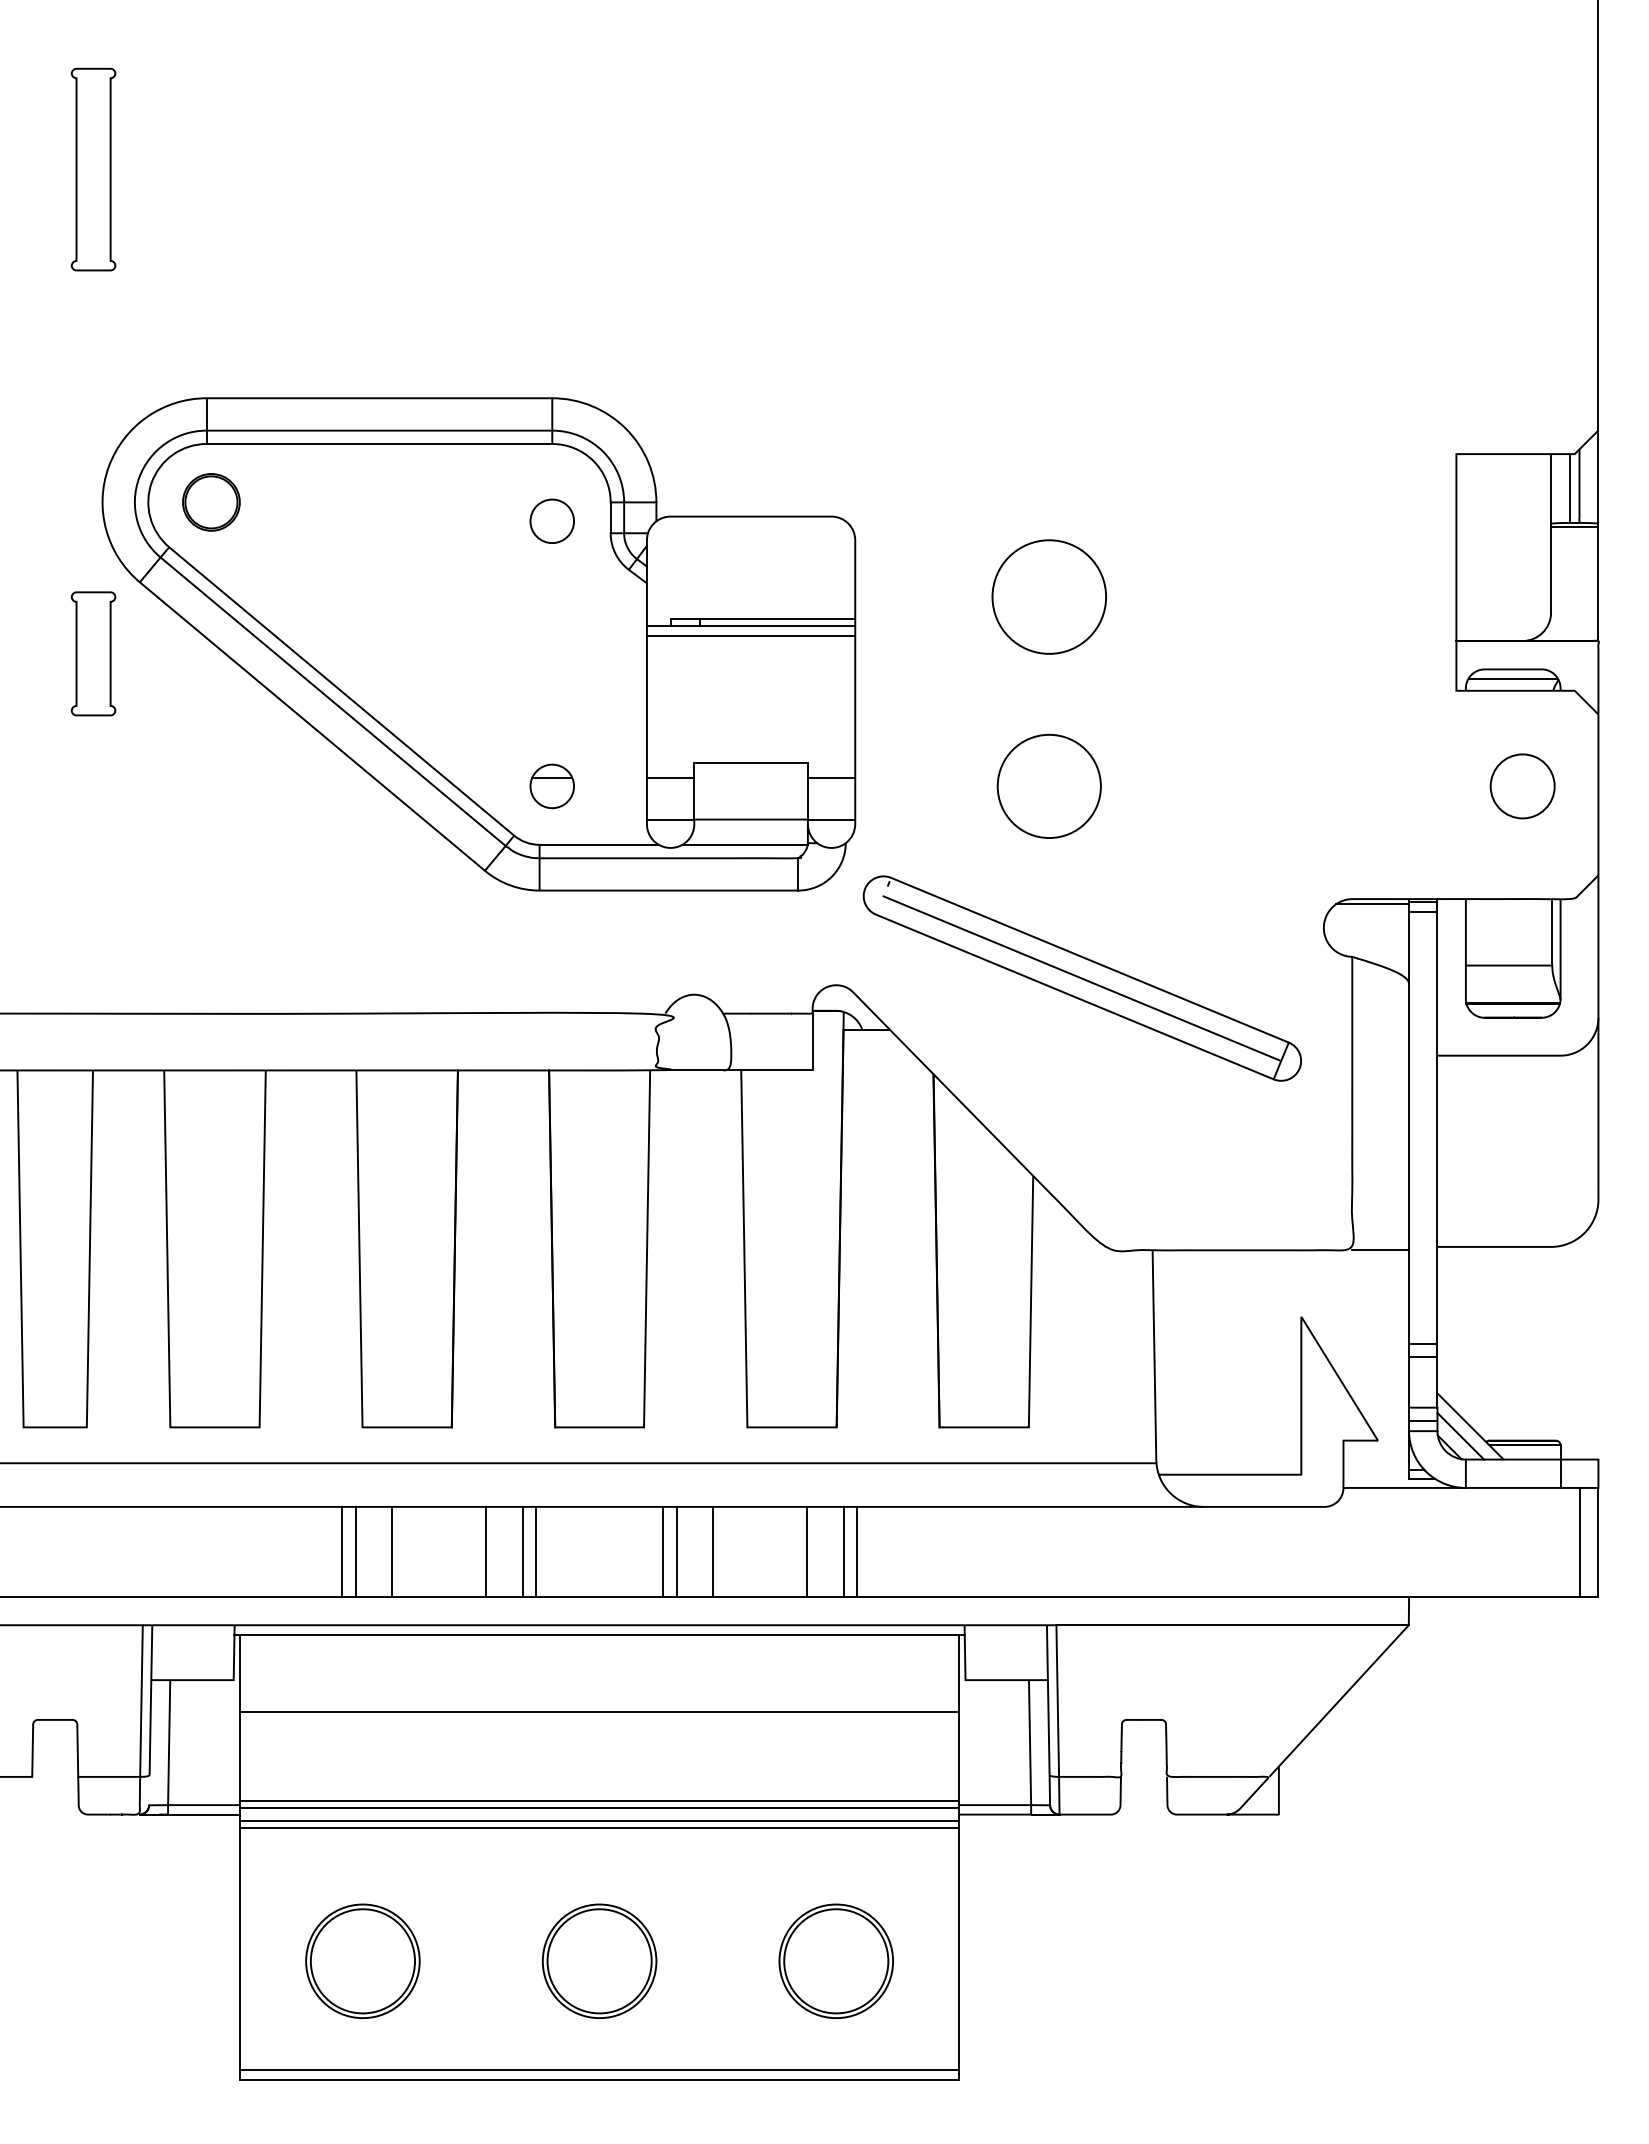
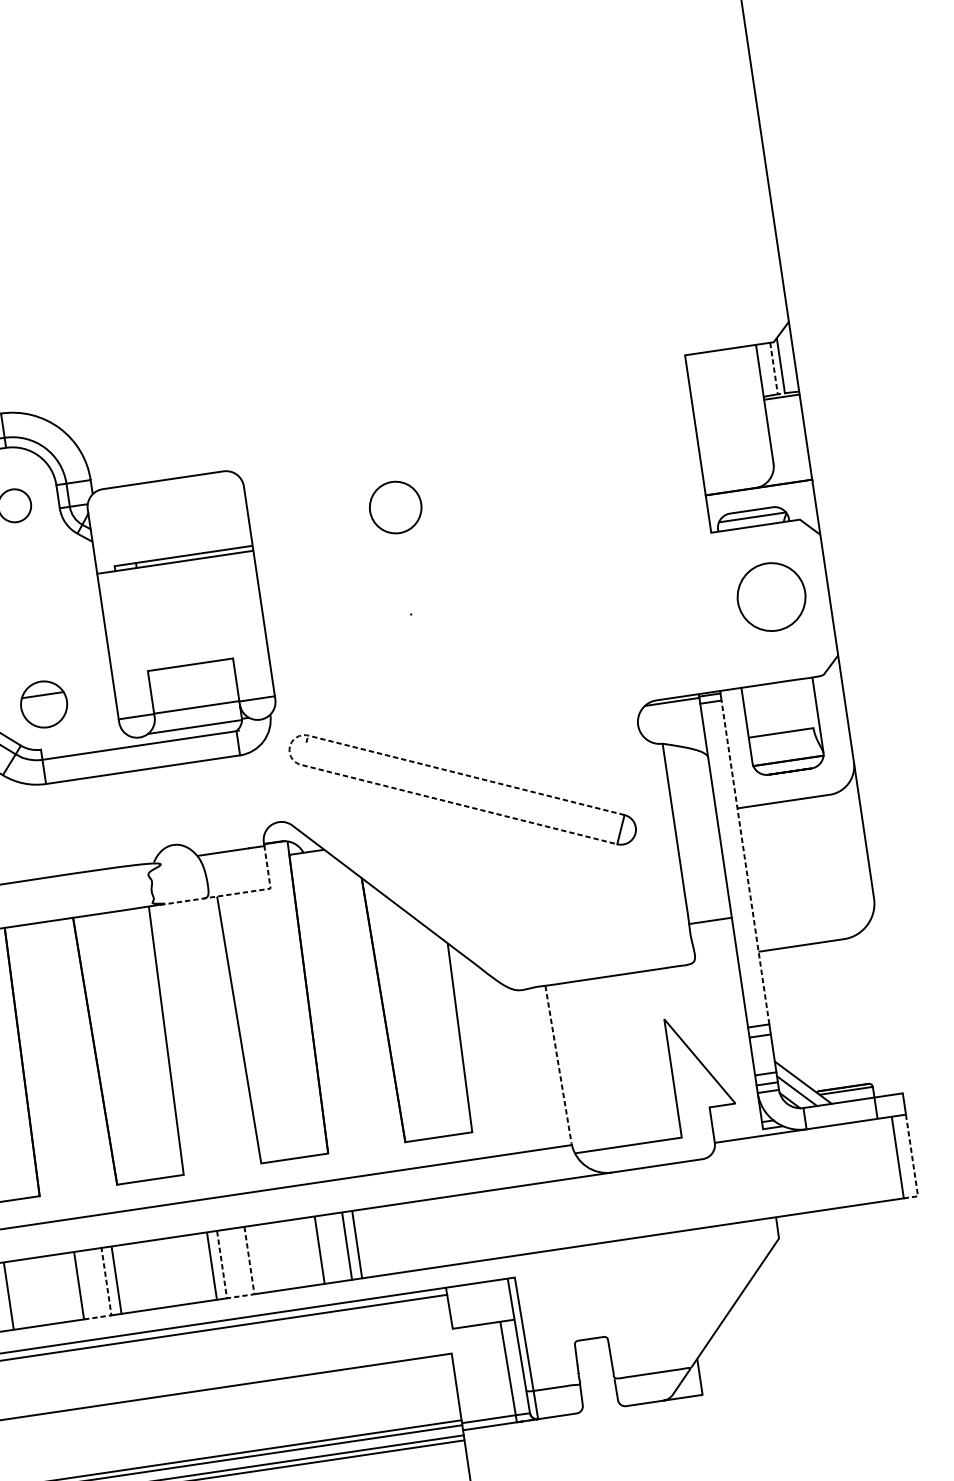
line: (1570, 494) -> (775, 372), solid -> dashed
circle: (1049, 596) -> (395, 507), size x0.6
line: (750, 635) -> (175, 569), removed
line: (670, 777) -> (131, 684), removed
line: (831, 777) -> (252, 666), removed
circle: (1048, 785) -> (415, 648), removed
part: (551, 786) -> (43, 704), size x1.4
circle: (1522, 786) -> (771, 597), size x1.4
line: (598, 844) -> (85, 742), removed
line: (865, 888) -> (290, 746), solid -> dashed
line: (1552, 932) -> (810, 703), removed
line: (1082, 978) -> (462, 789), removed
line: (767, 1070) -> (236, 893), solid -> dashed
line: (1437, 1127) -> (745, 862), solid -> dashed
line: (1380, 1250) -> (710, 921), moved
line: (1154, 1359) -> (558, 1067), solid -> dashed
line: (1598, 1552) -> (913, 1163), solid -> dashed
line: (522, 1570) -> (108, 1295), solid -> dashed
line: (694, 1596) -> (240, 1296), solid -> dashed
line: (1232, 1625) -> (646, 1258), removed
line: (959, 1673) -> (447, 1324), removed

